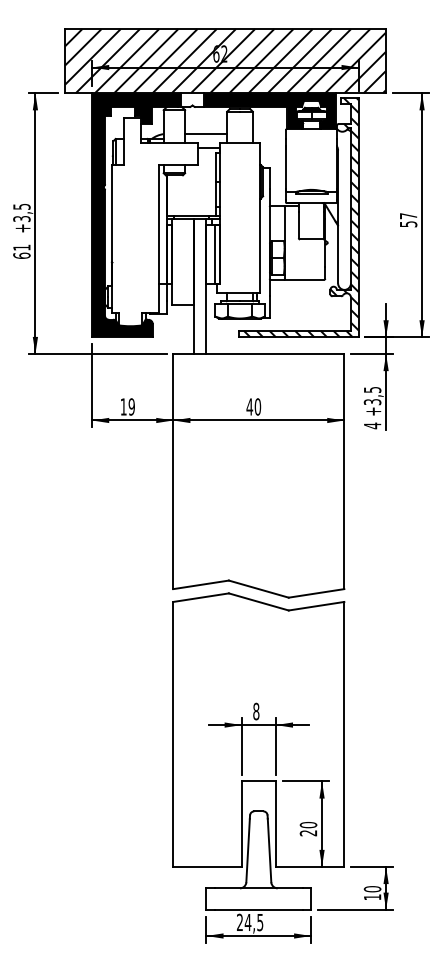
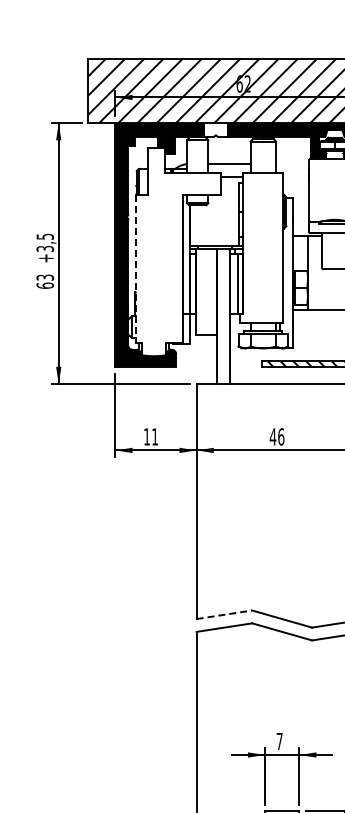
line: (112, 239) -> (135, 269), solid -> dashed
text: (21, 247) -> (44, 277), 61 -> 63
text: (131, 406) -> (154, 436), 19 -> 11
text: (257, 406) -> (280, 436), 40 -> 46
line: (201, 584) -> (224, 614), solid -> dashed
text: (256, 711) -> (279, 741), 8 -> 7

